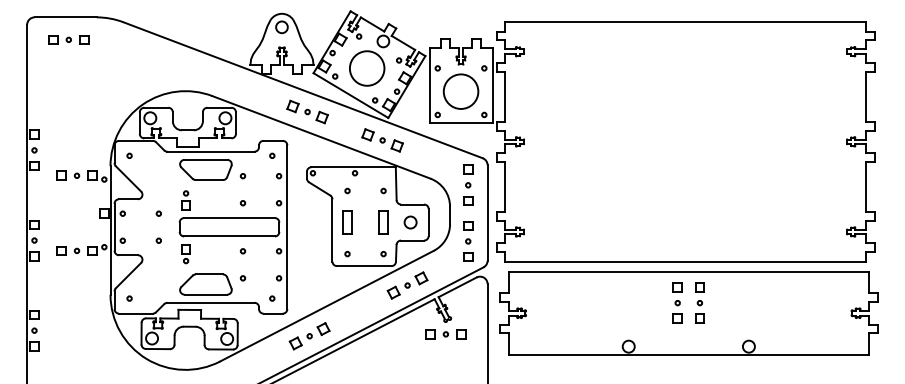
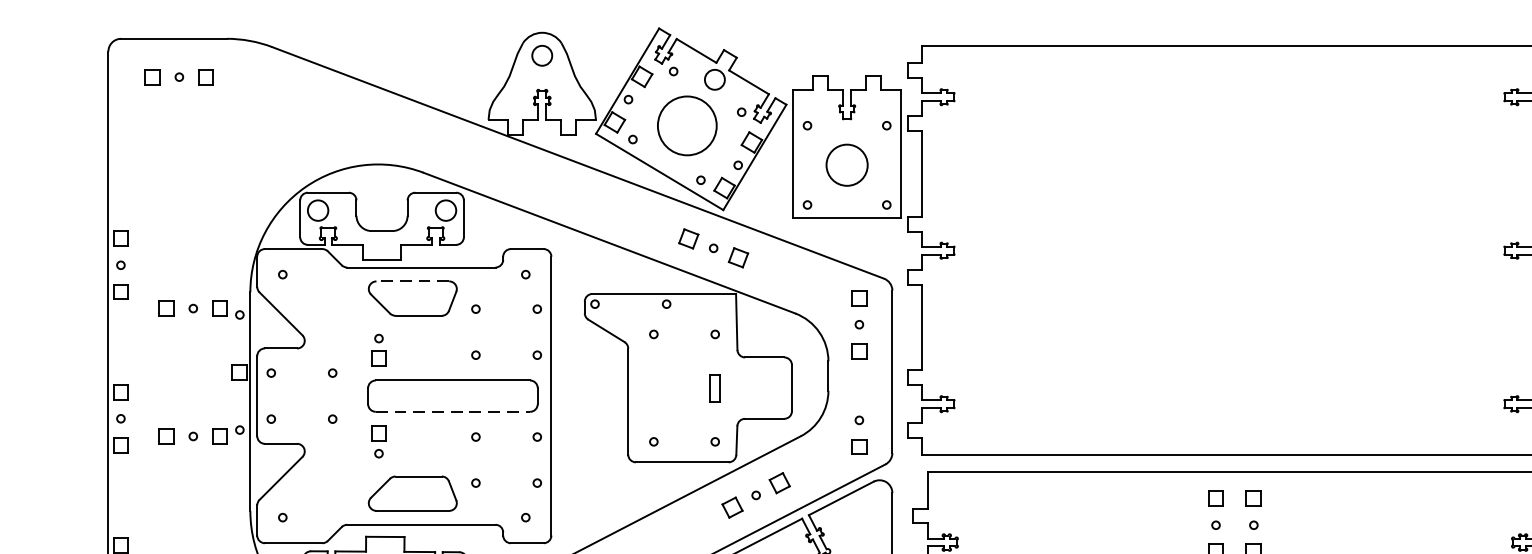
circle: (460, 91) -> (846, 165), size x0.7
part: (307, 111) -> (585, 199), removed
line: (205, 159) -> (412, 280), solid -> dashed
part: (347, 222) -> (653, 388), removed
part: (383, 222) -> (715, 388), size x0.7
circle: (410, 222) -> (761, 388), removed
part: (468, 225) -> (859, 393), removed
line: (230, 236) -> (454, 411), solid -> dashed

